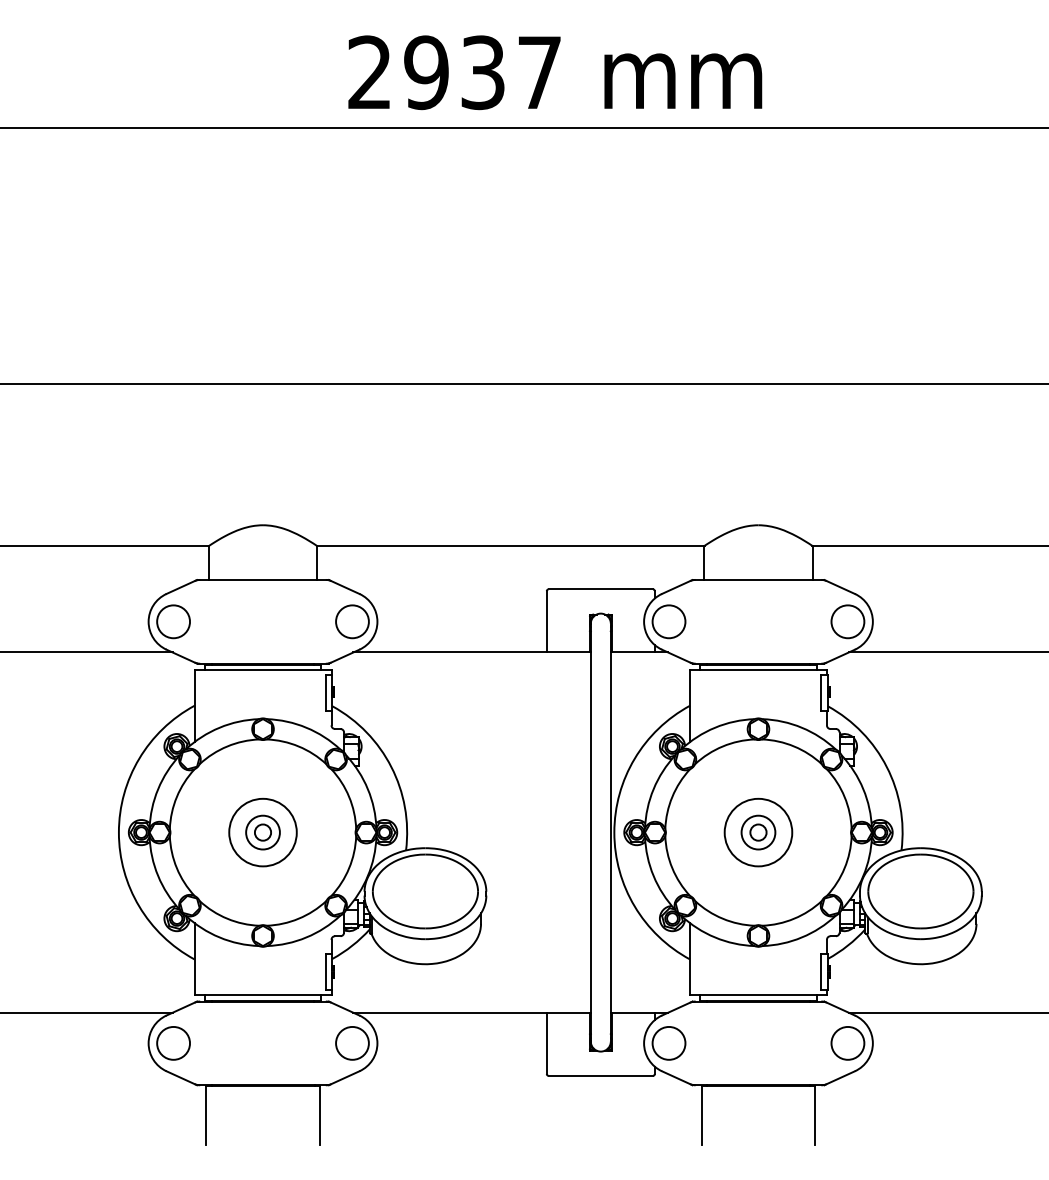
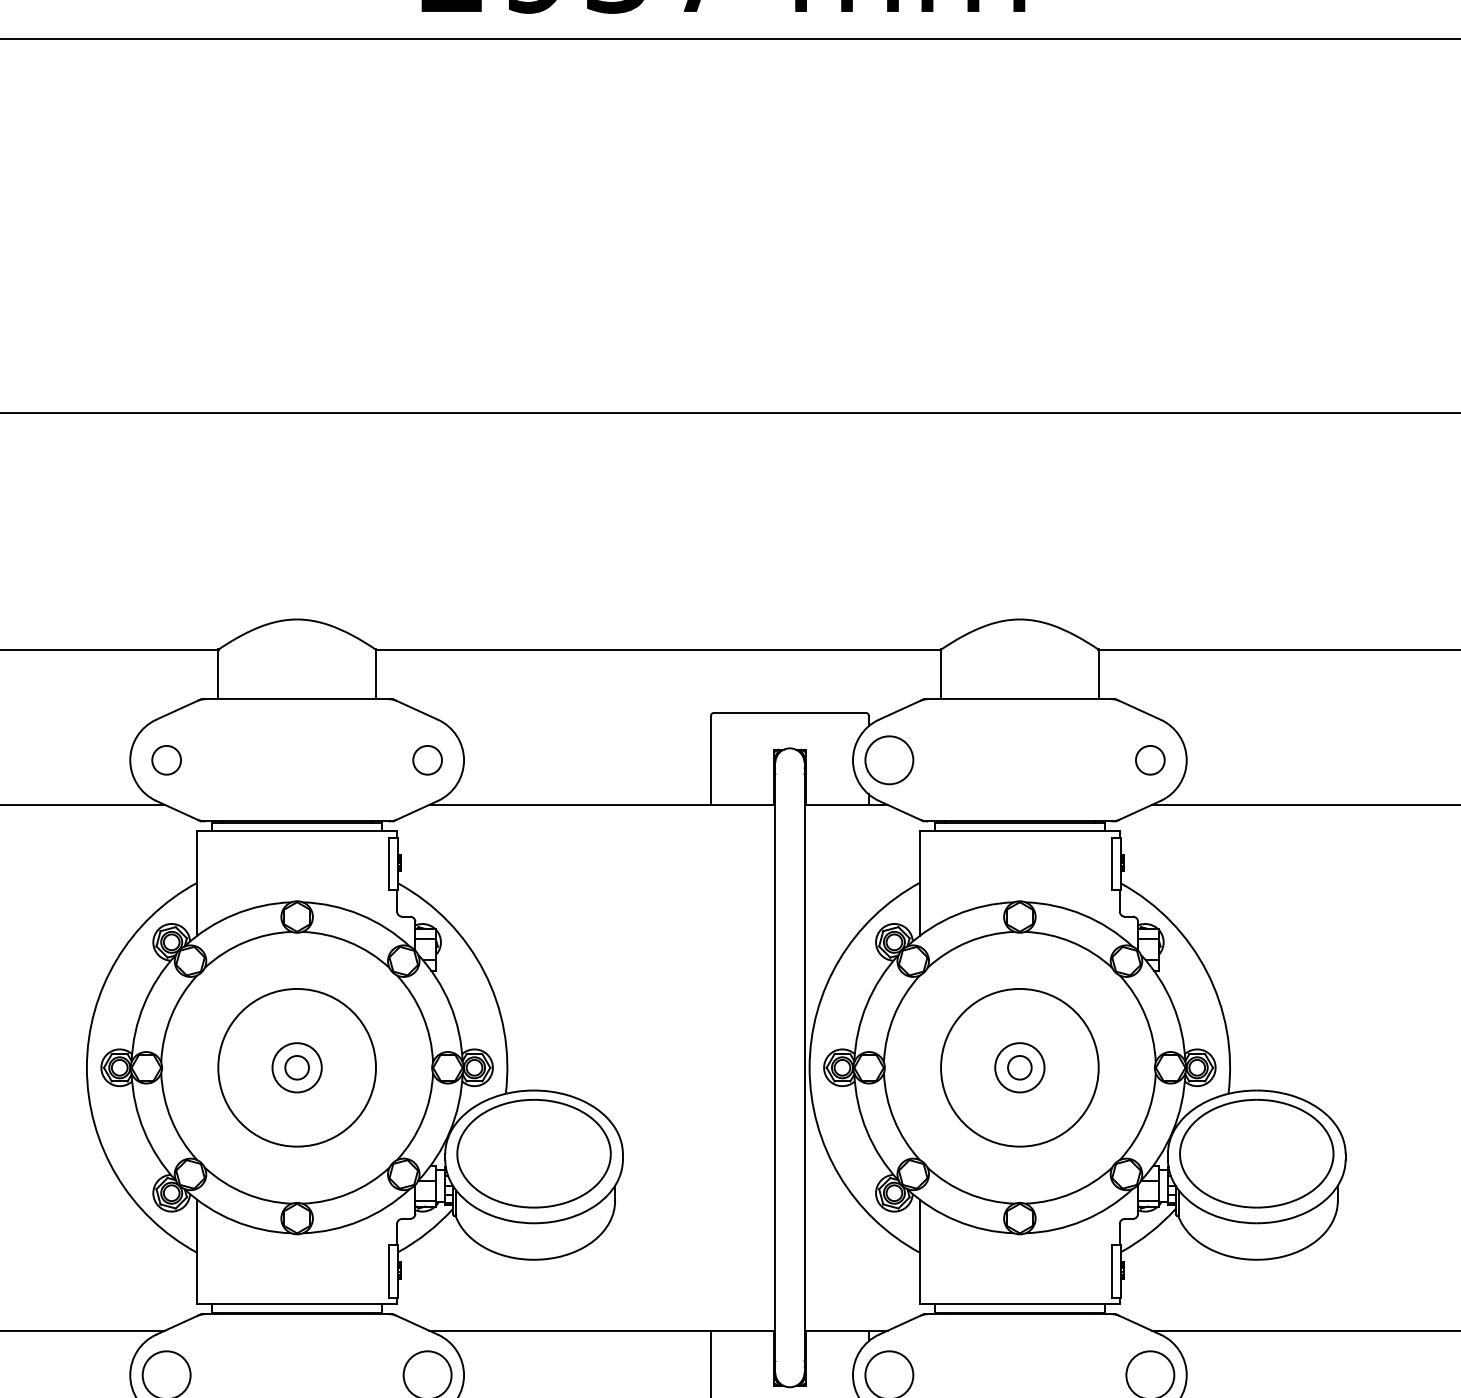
circle: (173, 621) -> (166, 759), size x0.6
circle: (352, 621) -> (427, 759), size x0.6
circle: (847, 621) -> (1149, 759), size x0.6
circle: (262, 832) -> (296, 1067), size x1.6
circle: (758, 832) -> (1019, 1067), size x1.6

